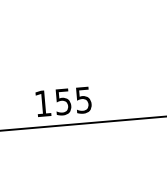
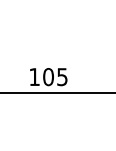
text: (63, 102) -> (48, 77), 155 -> 105

